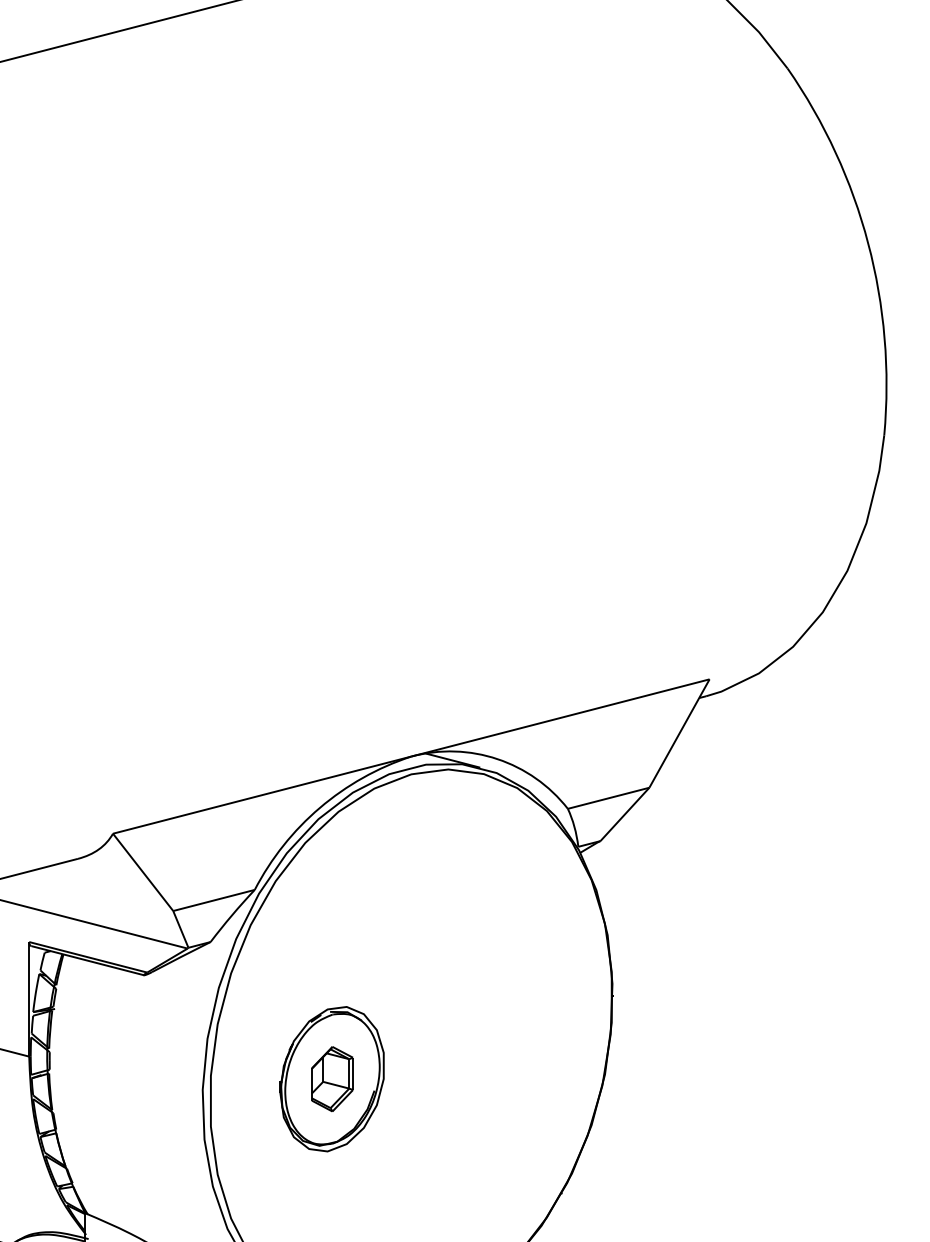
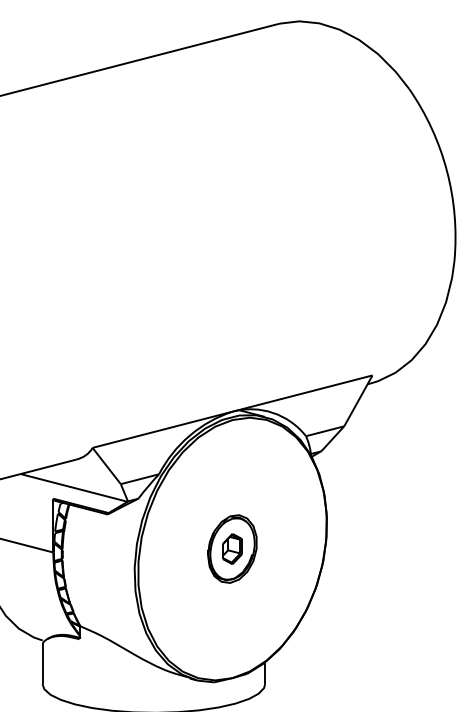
part: (332, 1077) -> (232, 548), moved

